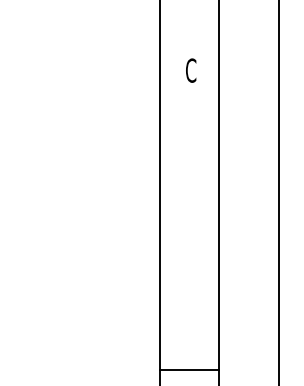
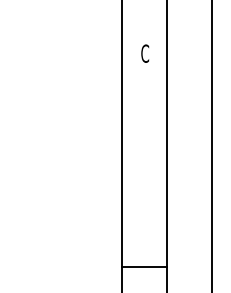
line: (189, 370) -> (143, 267), moved

